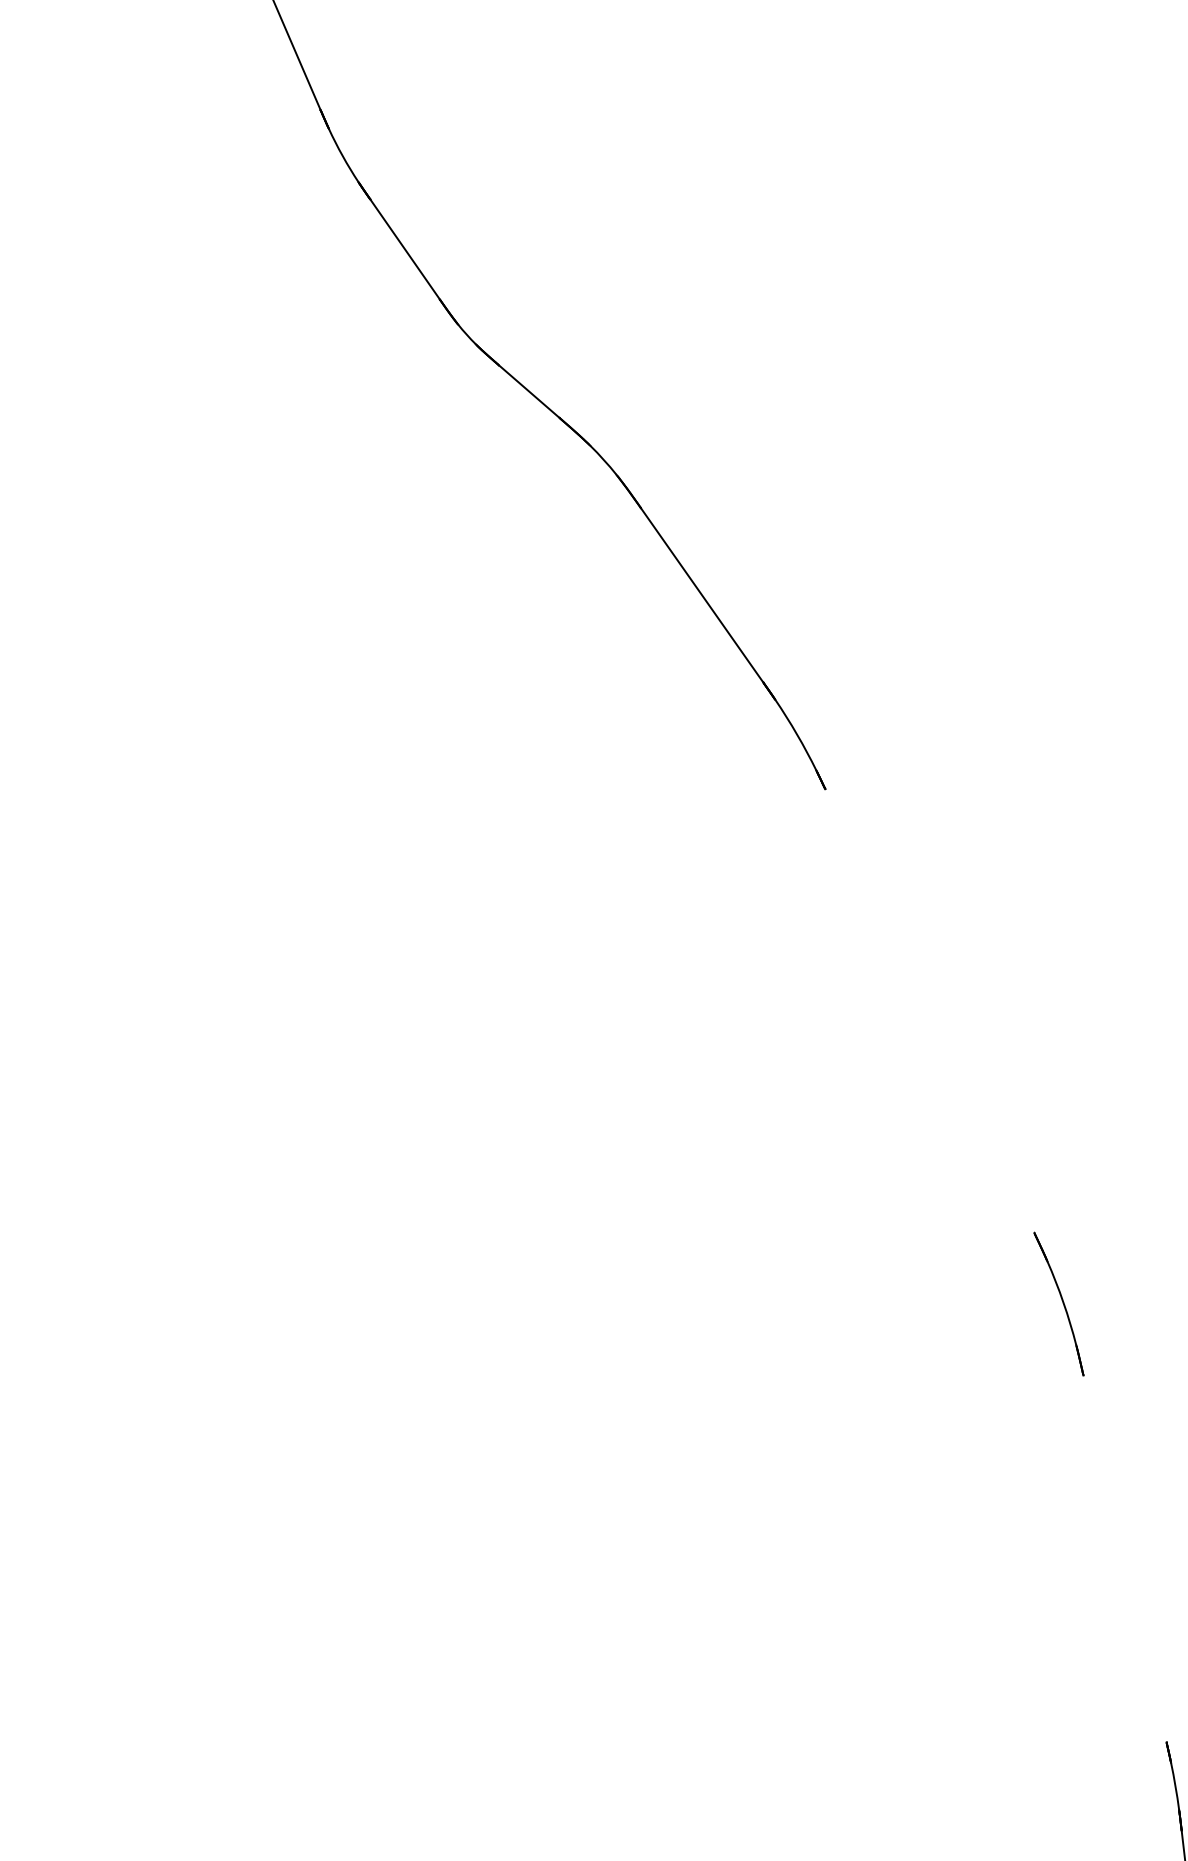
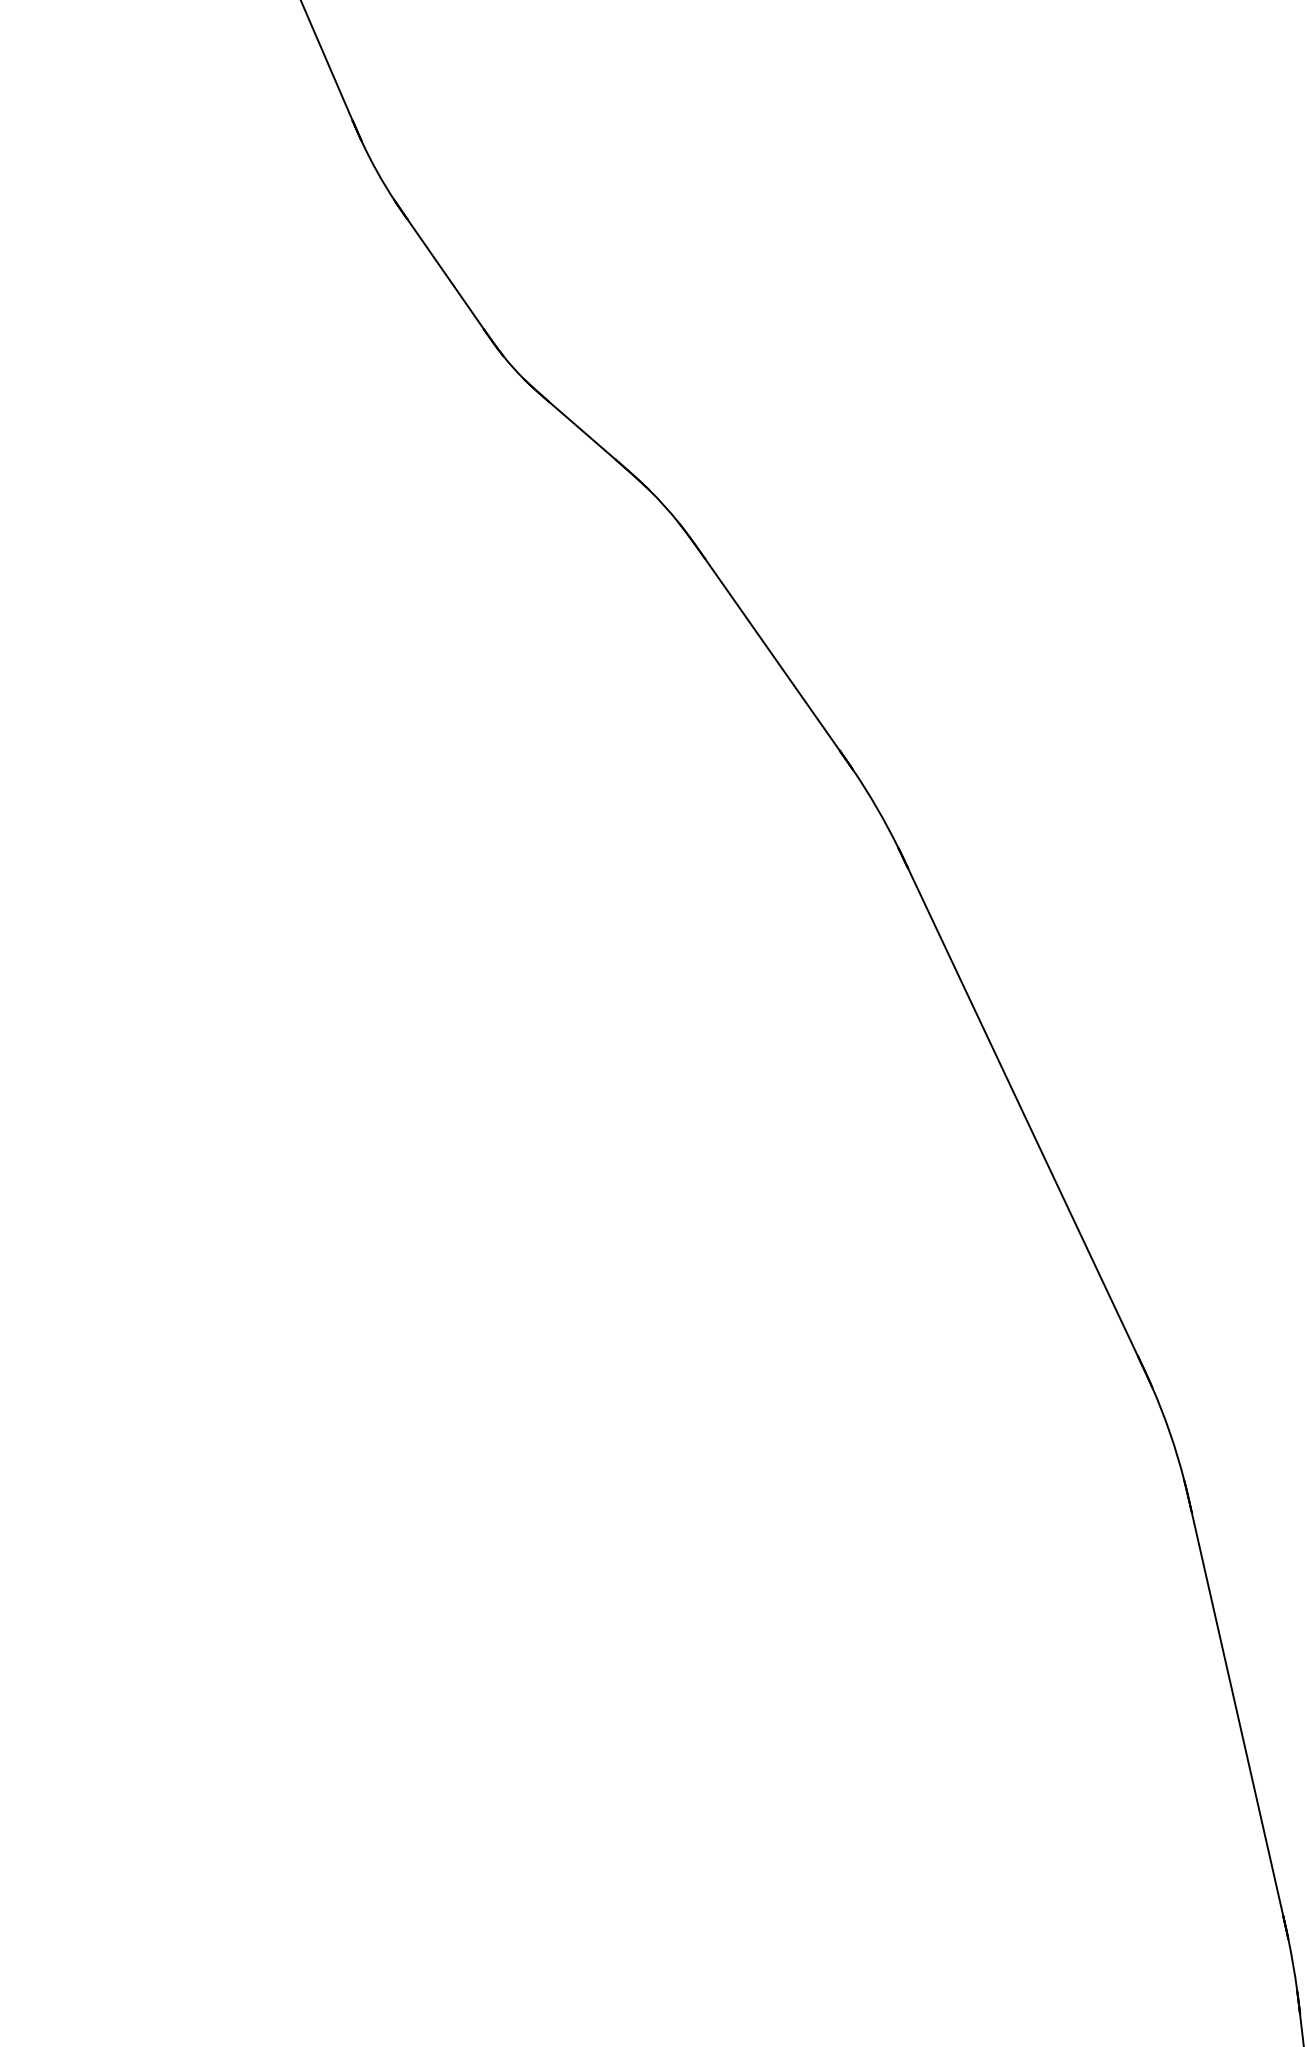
line: (929, 1011) -> (1022, 1112), added
line: (1124, 1558) -> (1237, 1714), added

